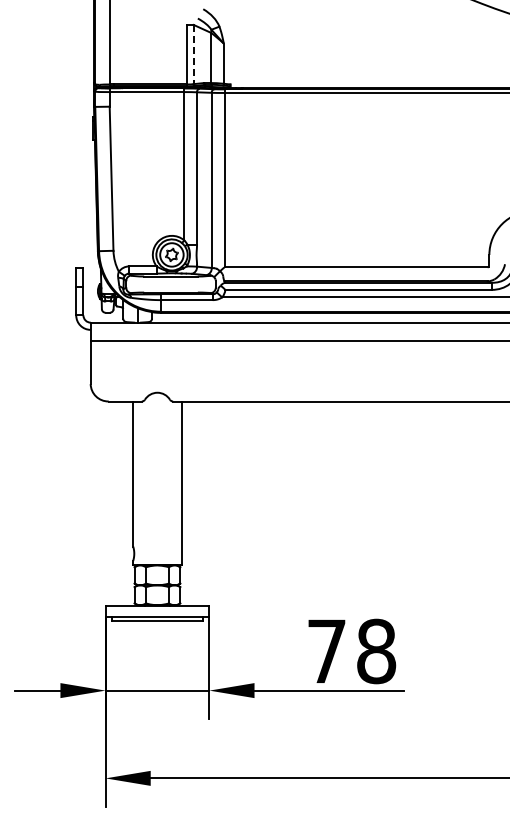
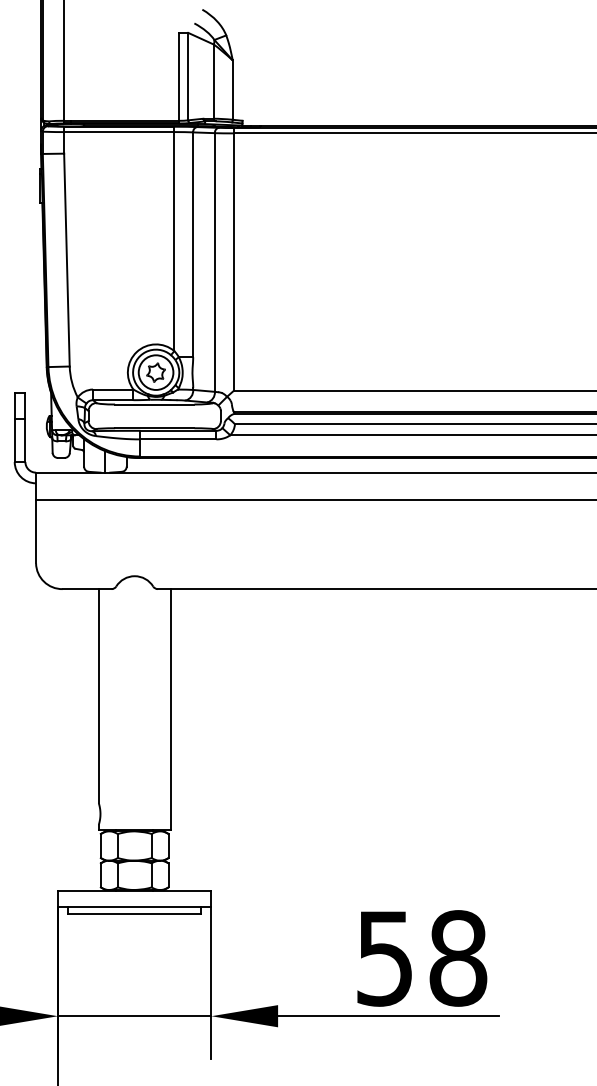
line: (193, 54) -> (187, 76), dashed -> solid
text: (326, 651) -> (384, 958), 78 -> 58

